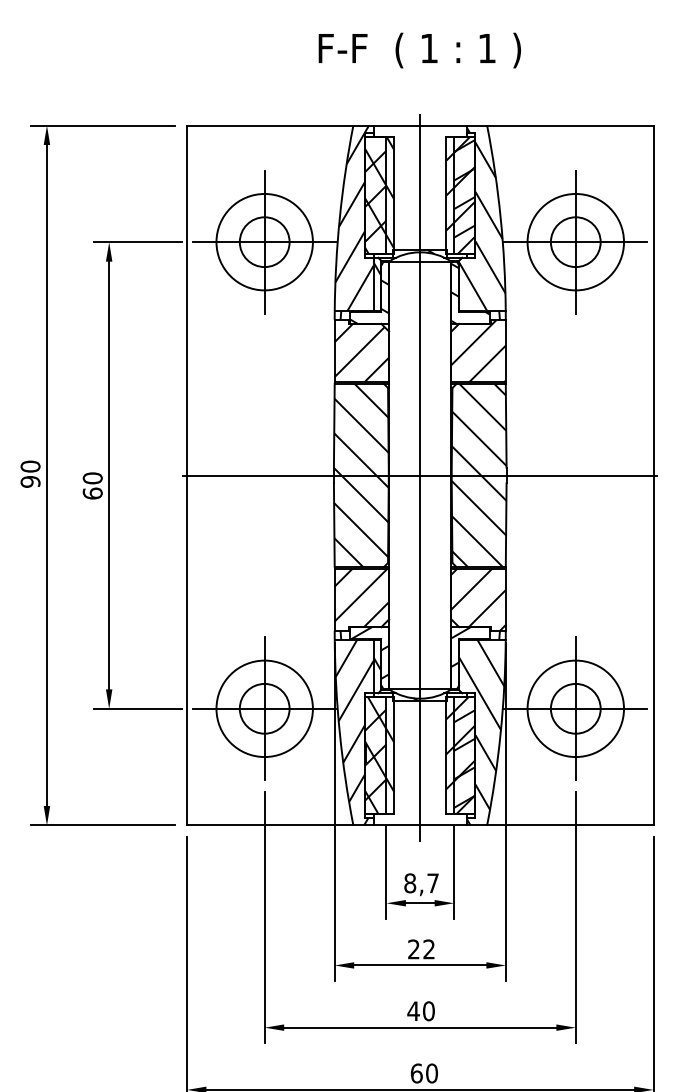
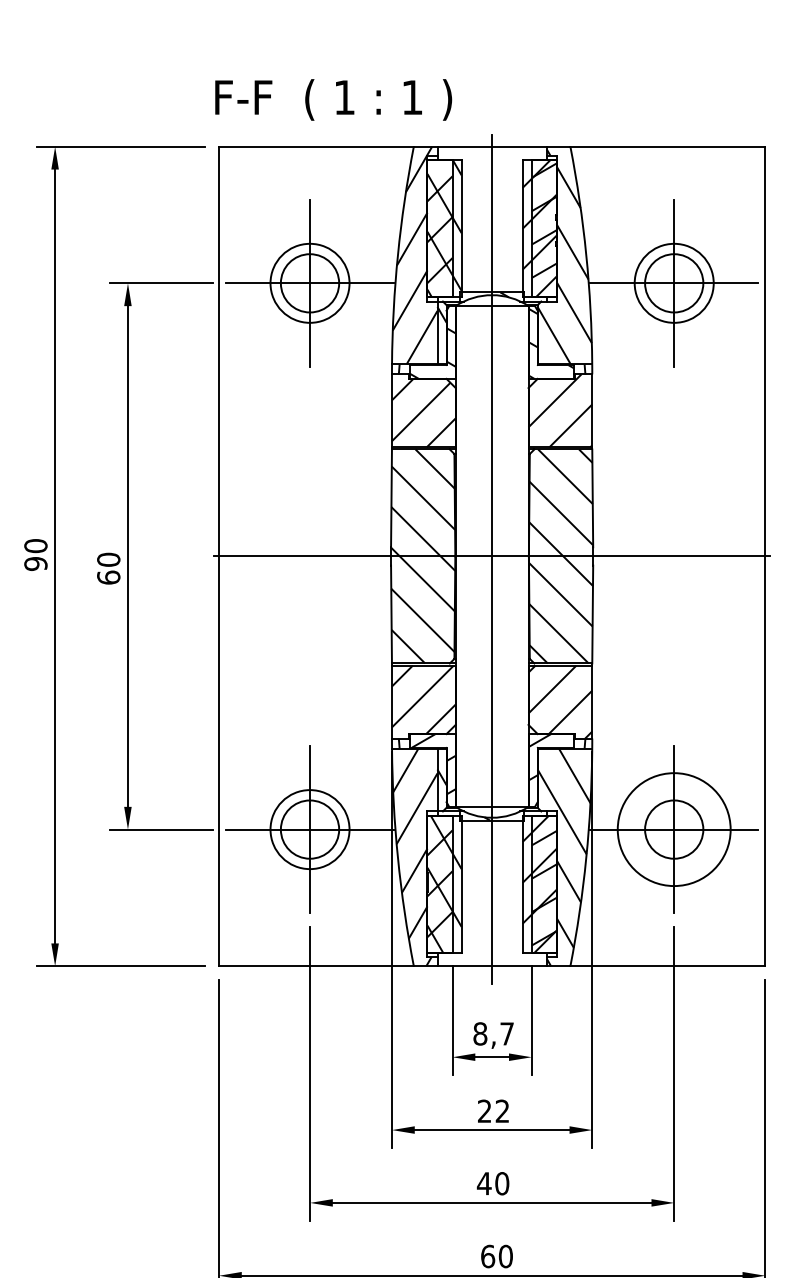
text: (419, 50) -> (333, 99), moved
circle: (264, 241) -> (309, 282), size x0.7
circle: (575, 241) -> (673, 282), size x0.7
circle: (264, 708) -> (309, 829), size x0.7

